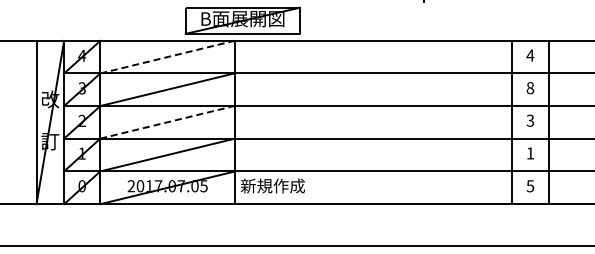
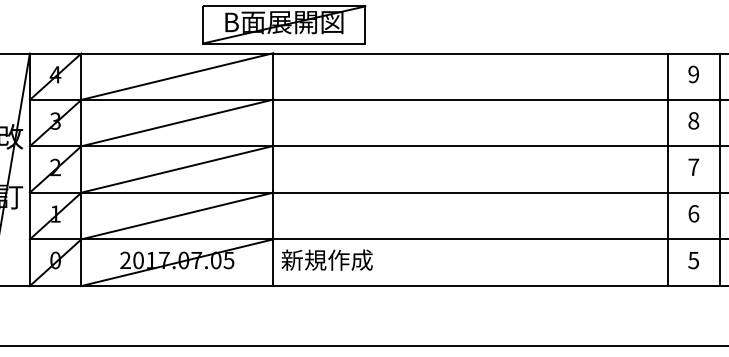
text: (530, 55) -> (693, 74), 4 -> 9
line: (167, 57) -> (177, 77), dashed -> solid
text: (530, 120) -> (693, 166), 3 -> 7
line: (167, 122) -> (177, 169), dashed -> solid
text: (530, 153) -> (693, 213), 1 -> 6

